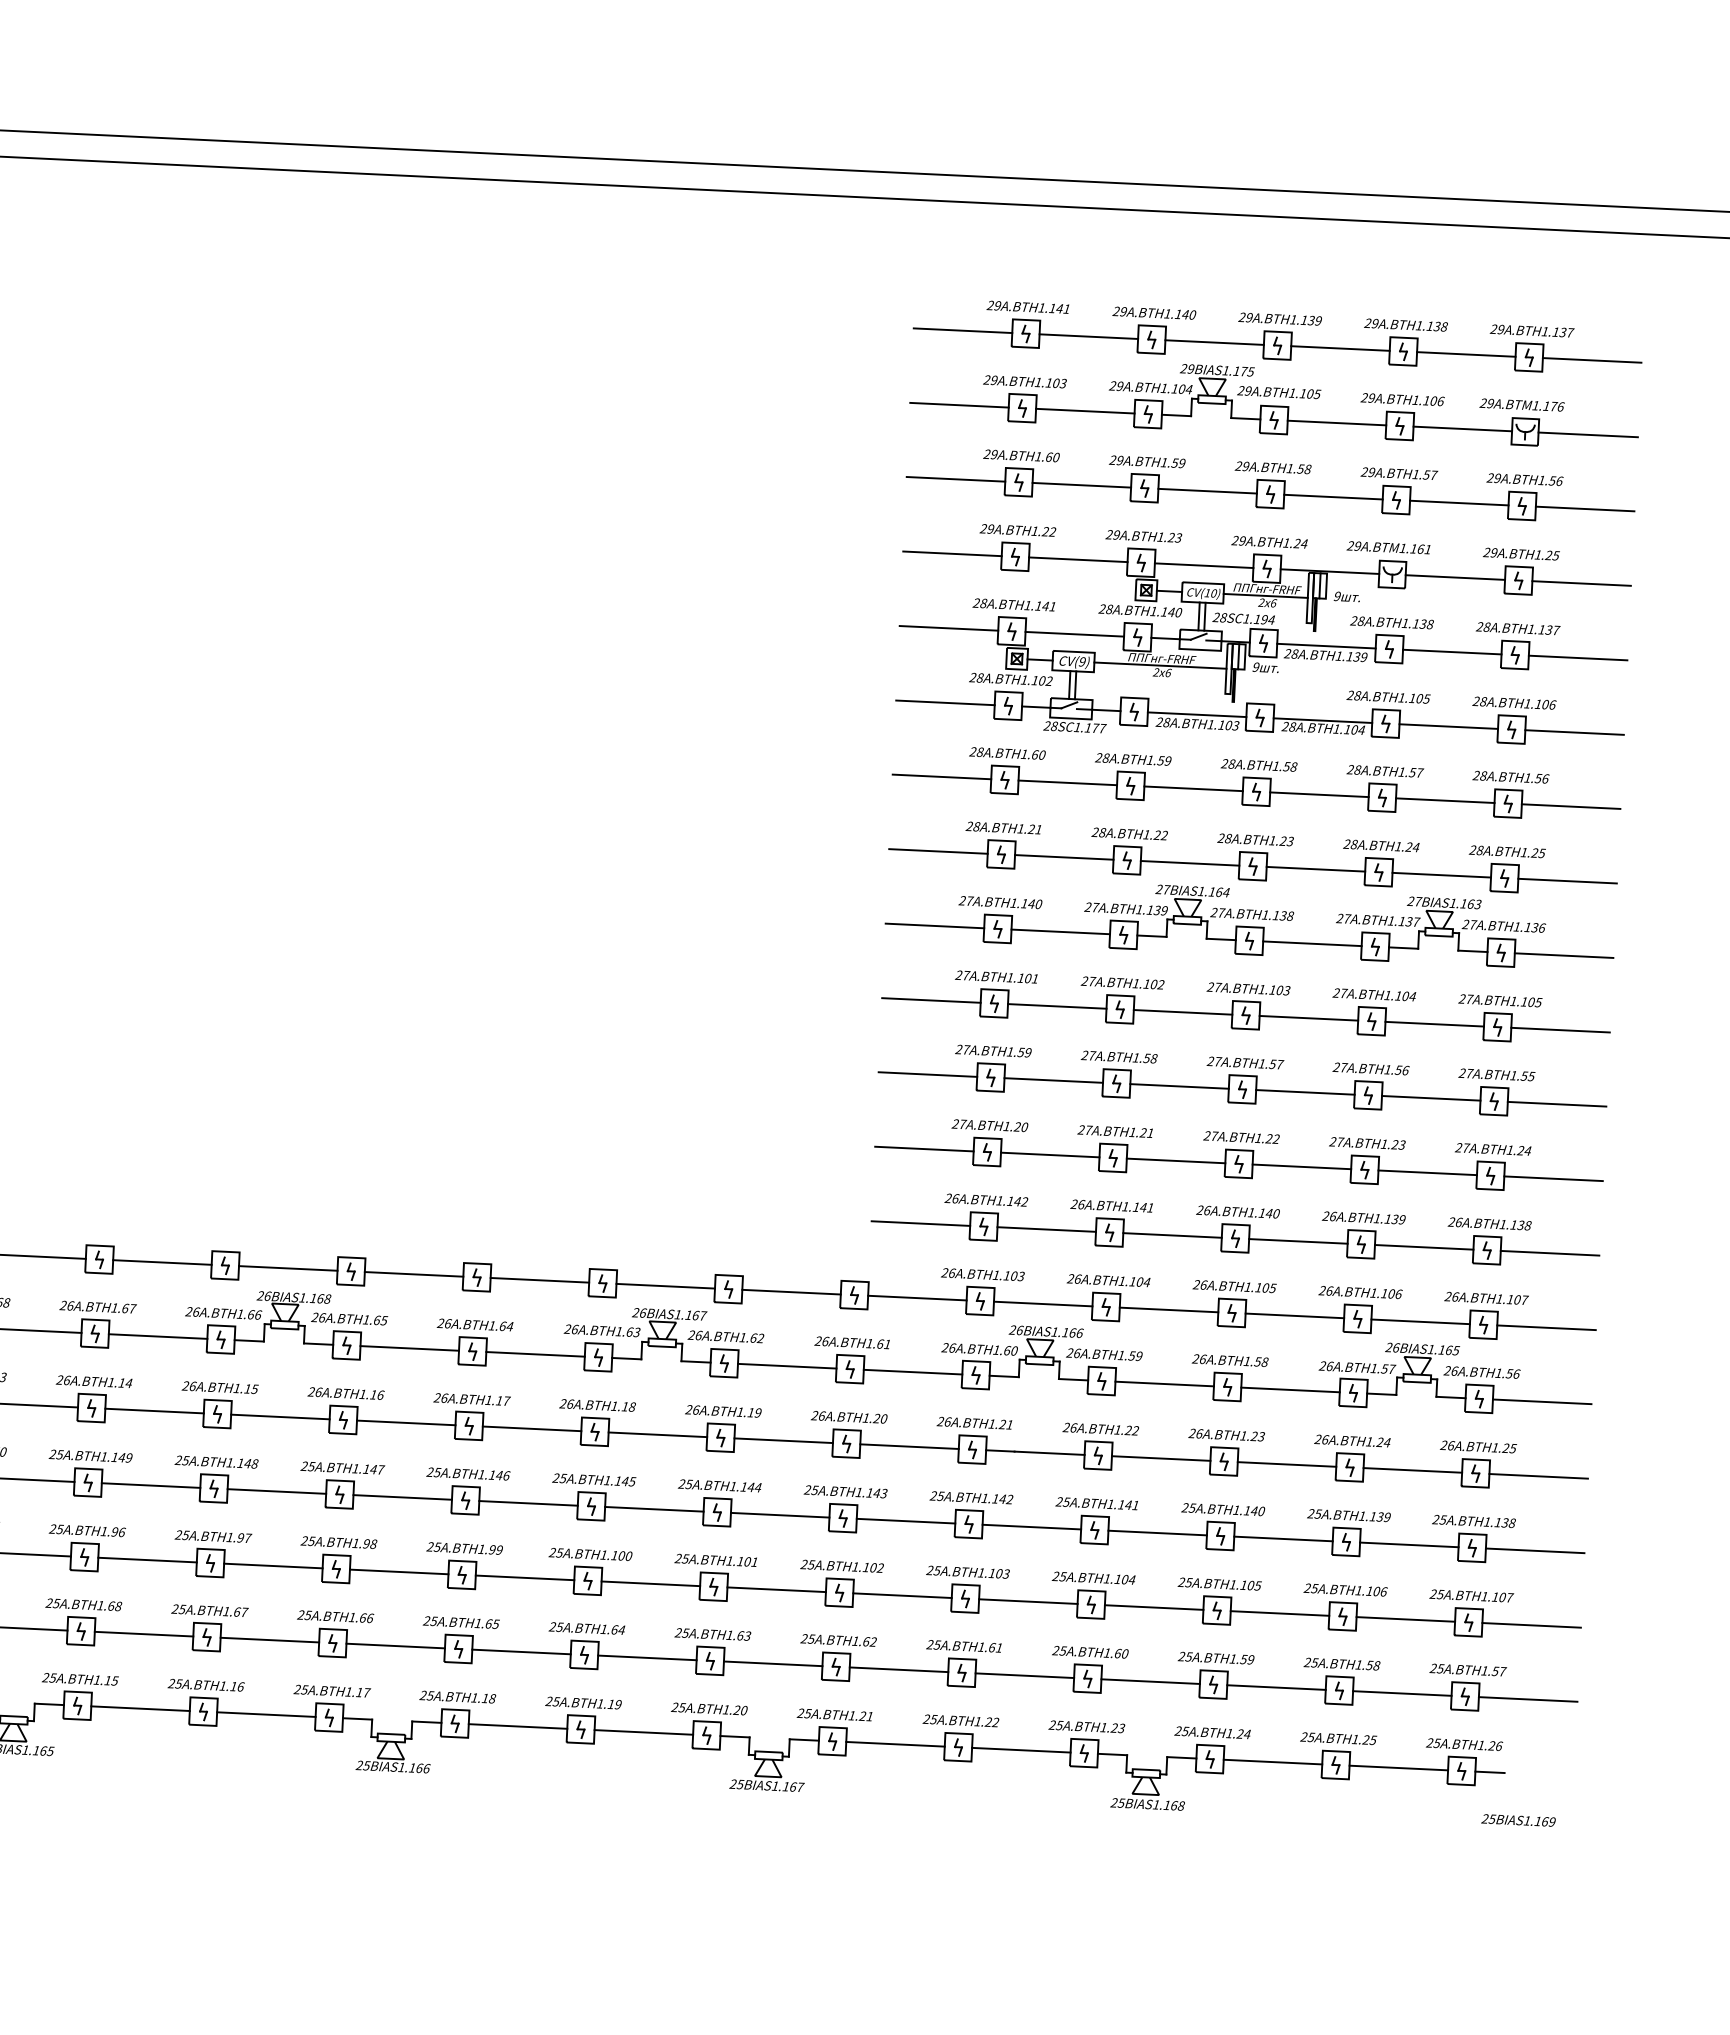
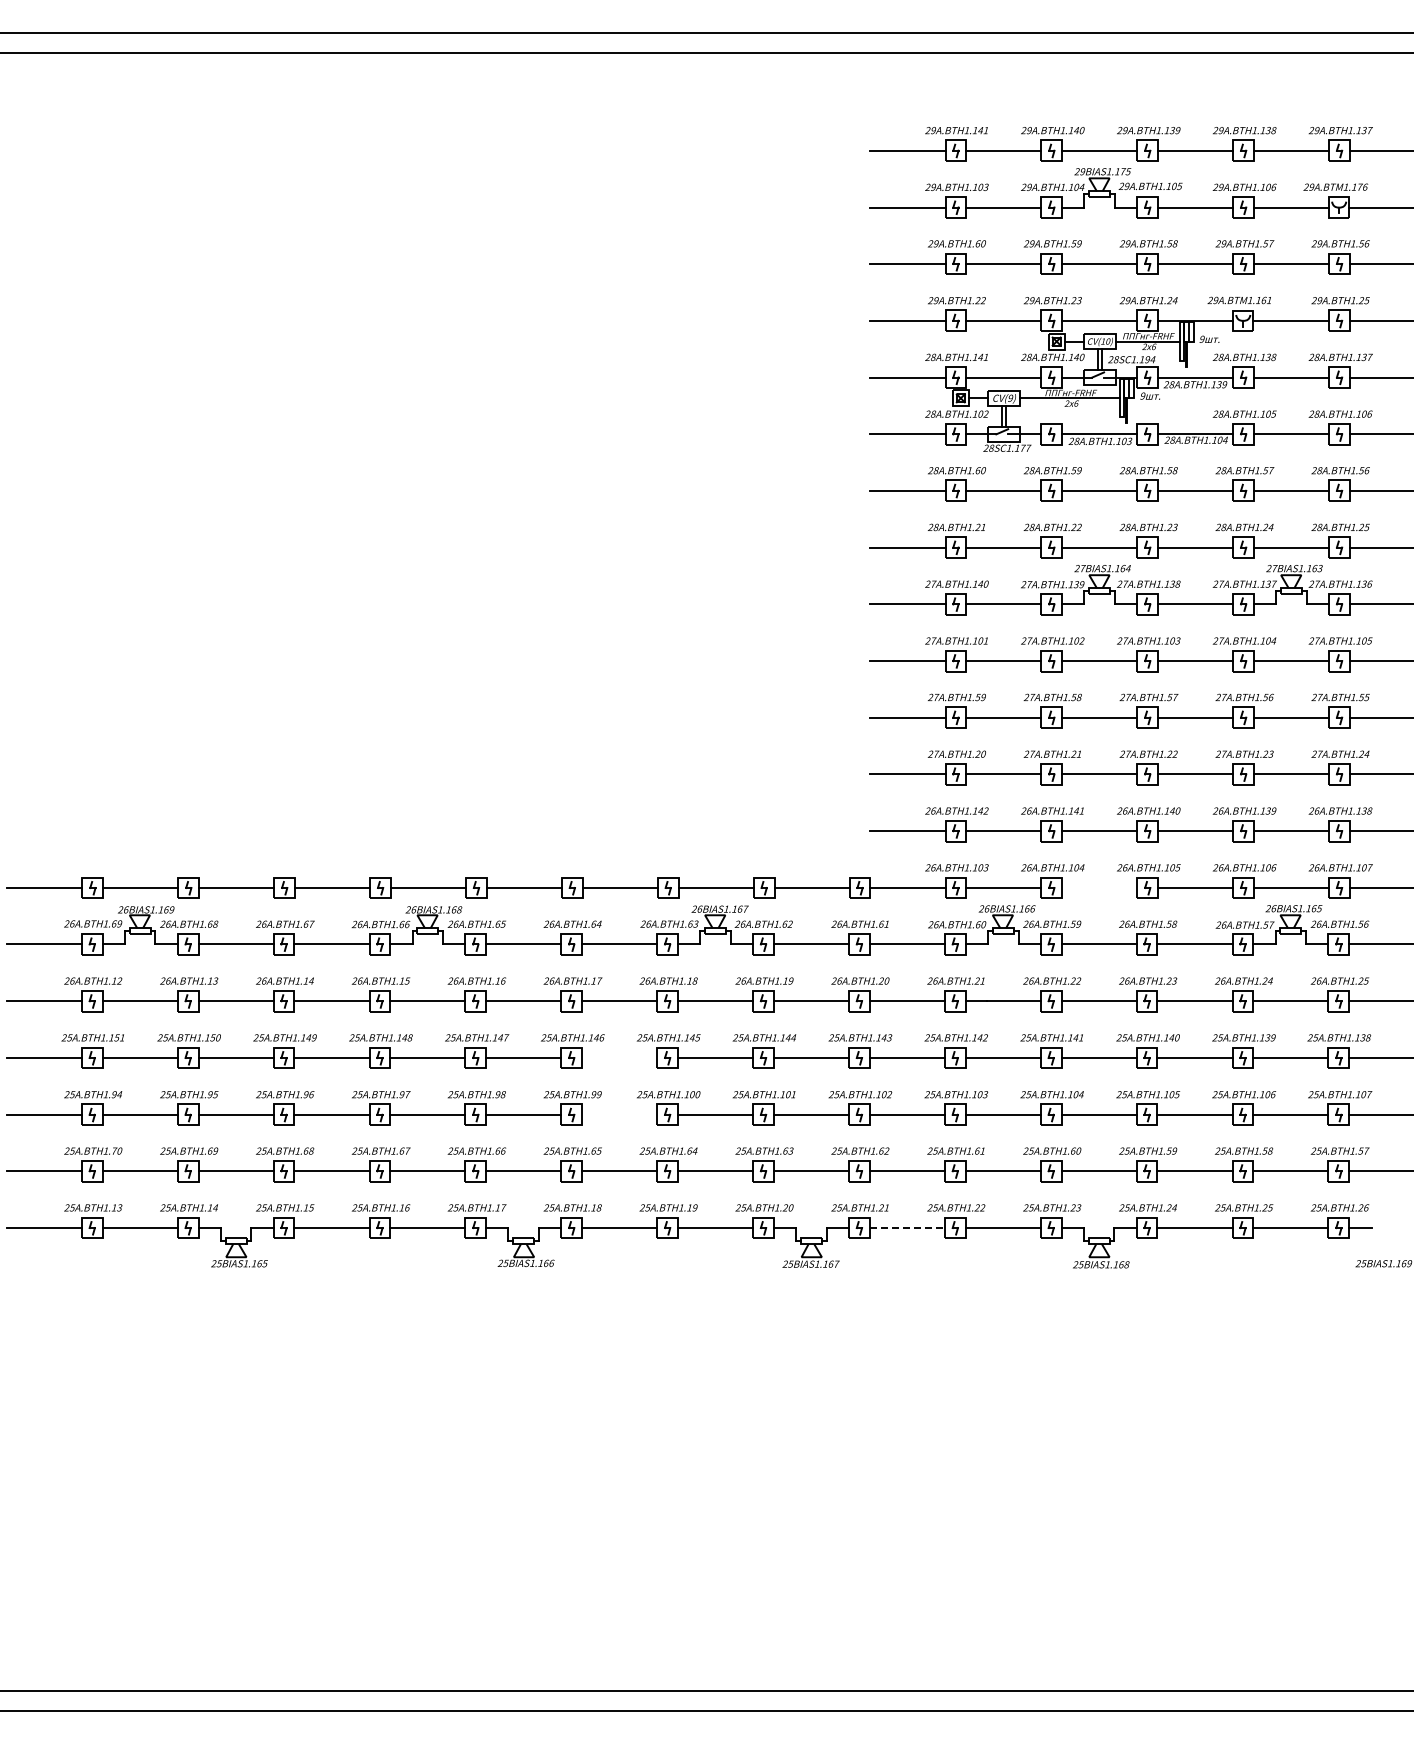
line: (1168, 1310) -> (1099, 888), removed
line: (528, 1503) -> (619, 1058), removed
line: (524, 1577) -> (619, 1114), removed
line: (895, 1744) -> (907, 1228), solid -> dashed

